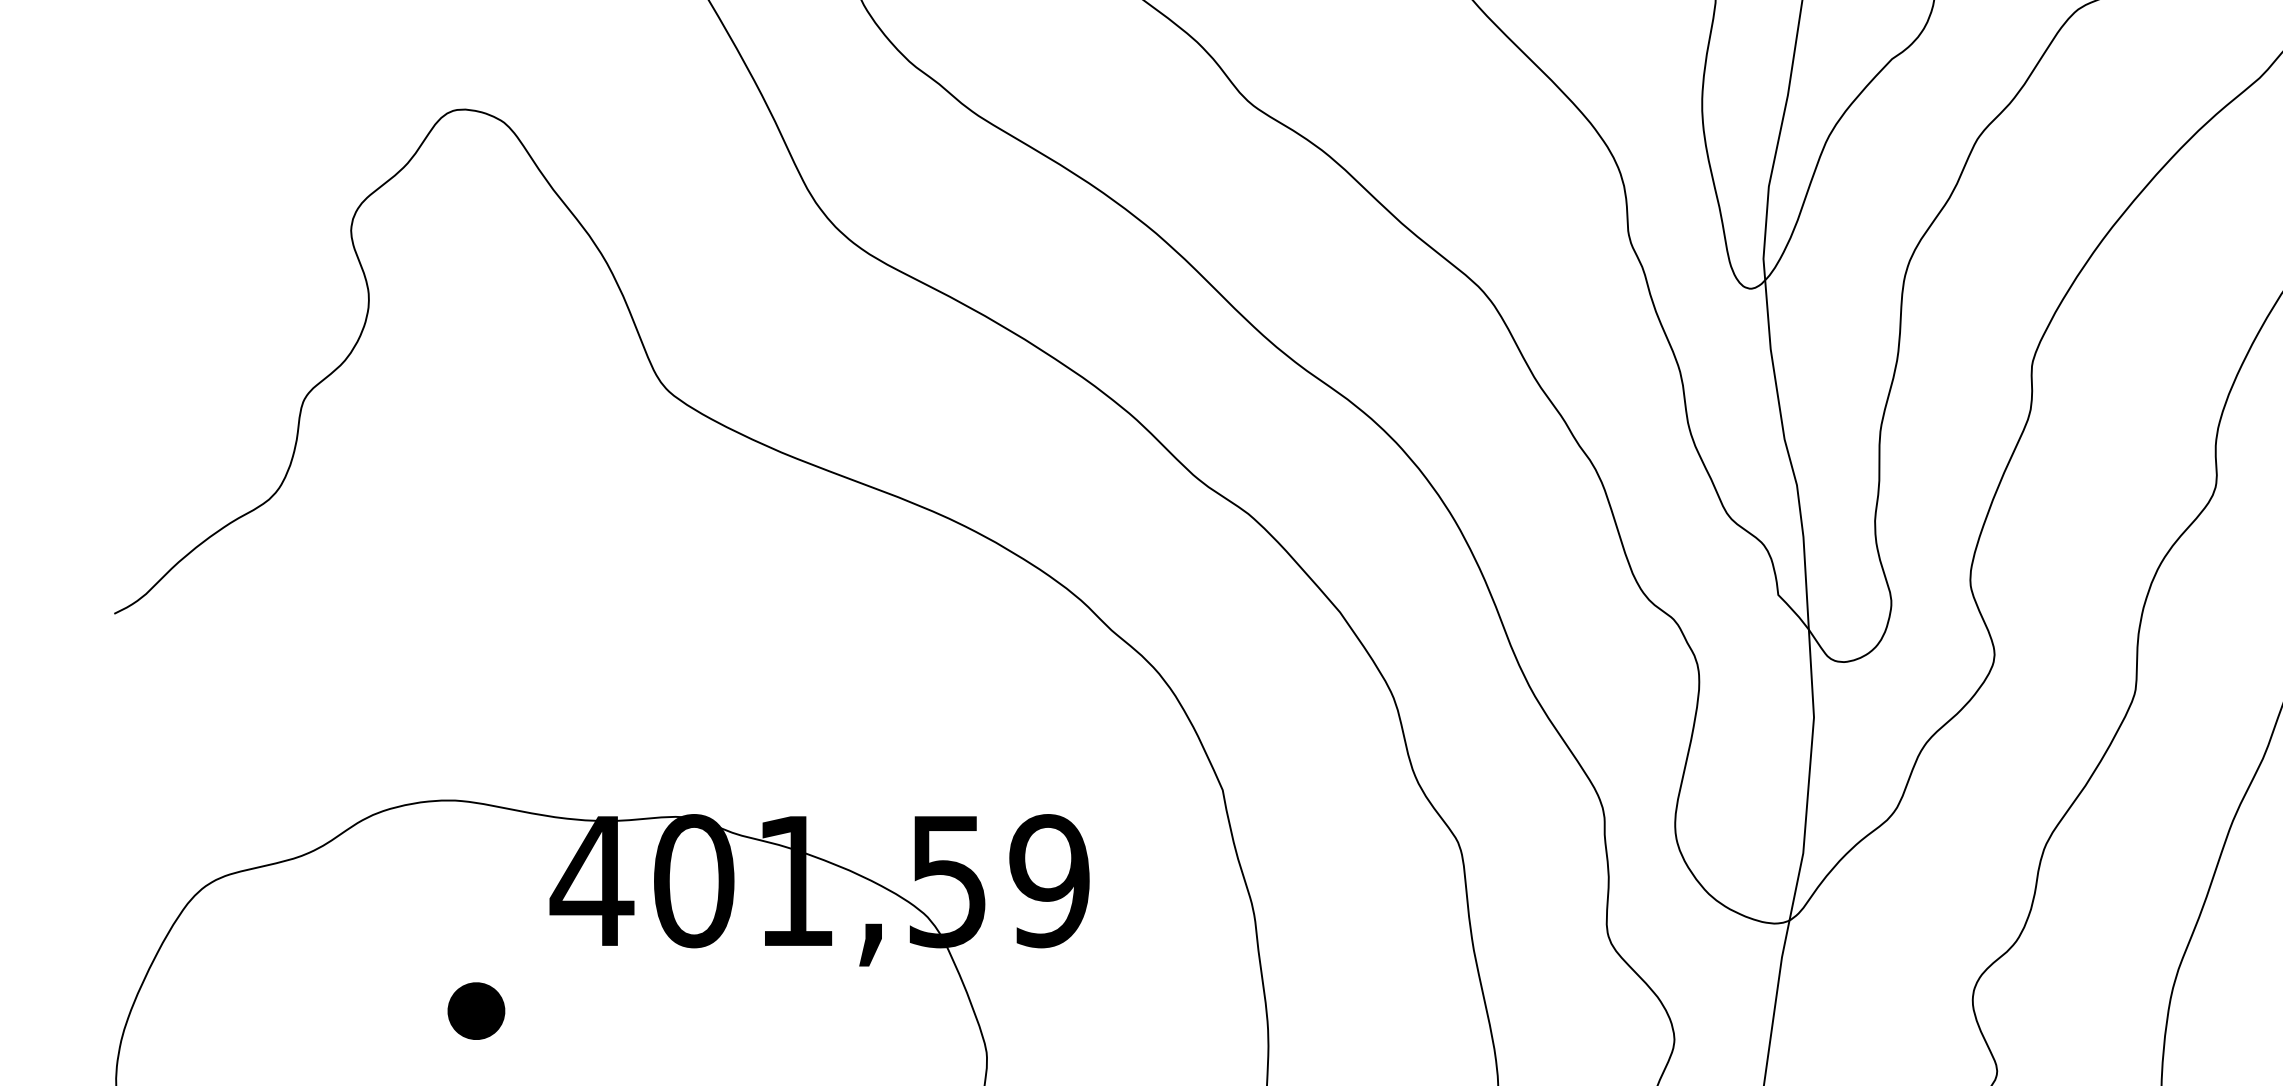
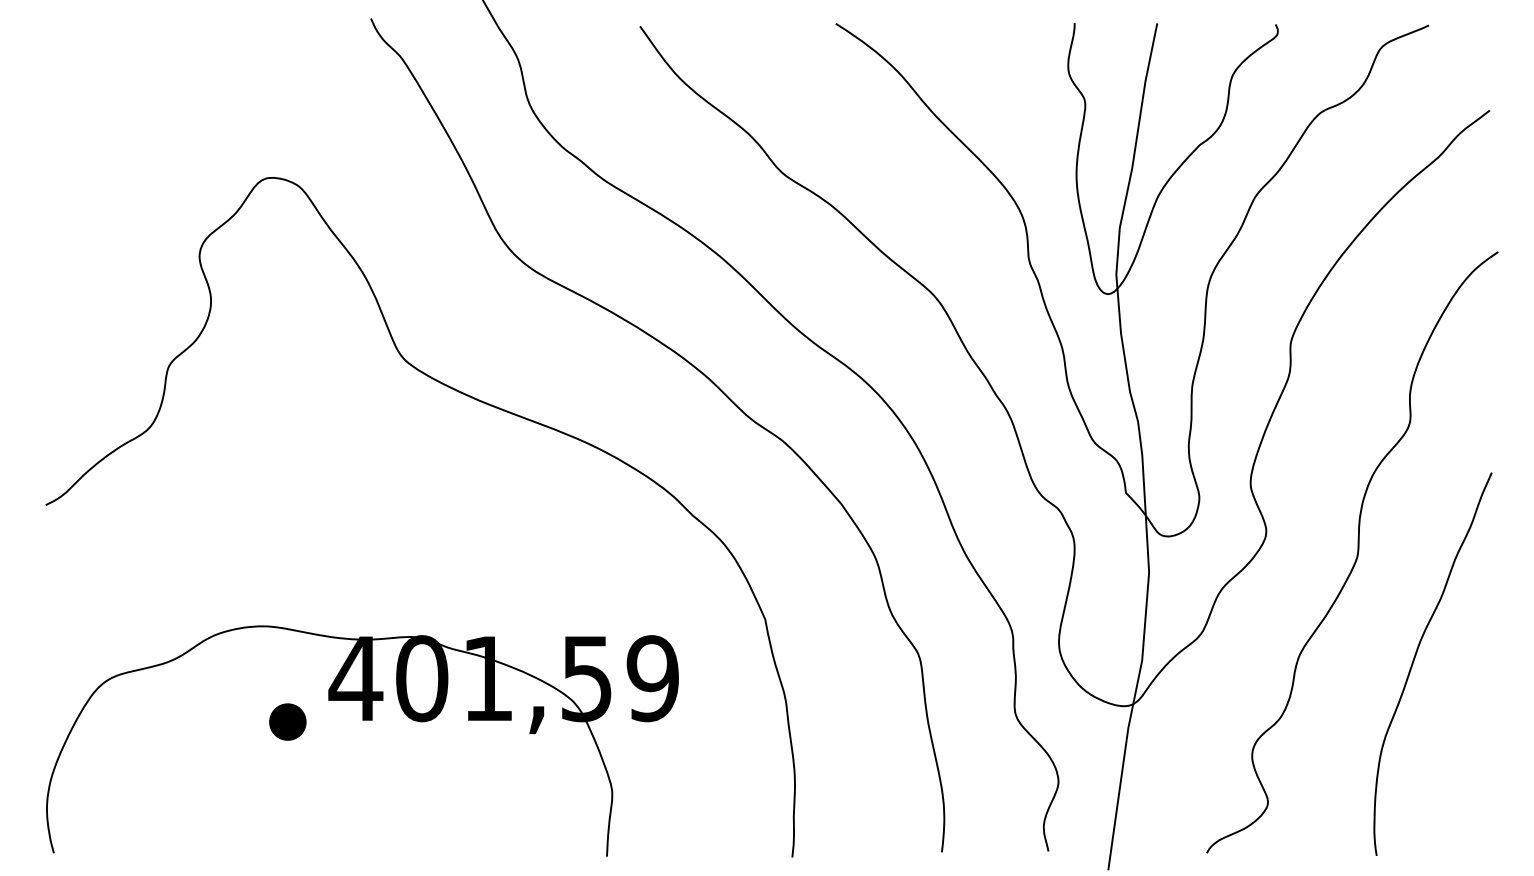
part: (475, 1010) -> (287, 721), moved

